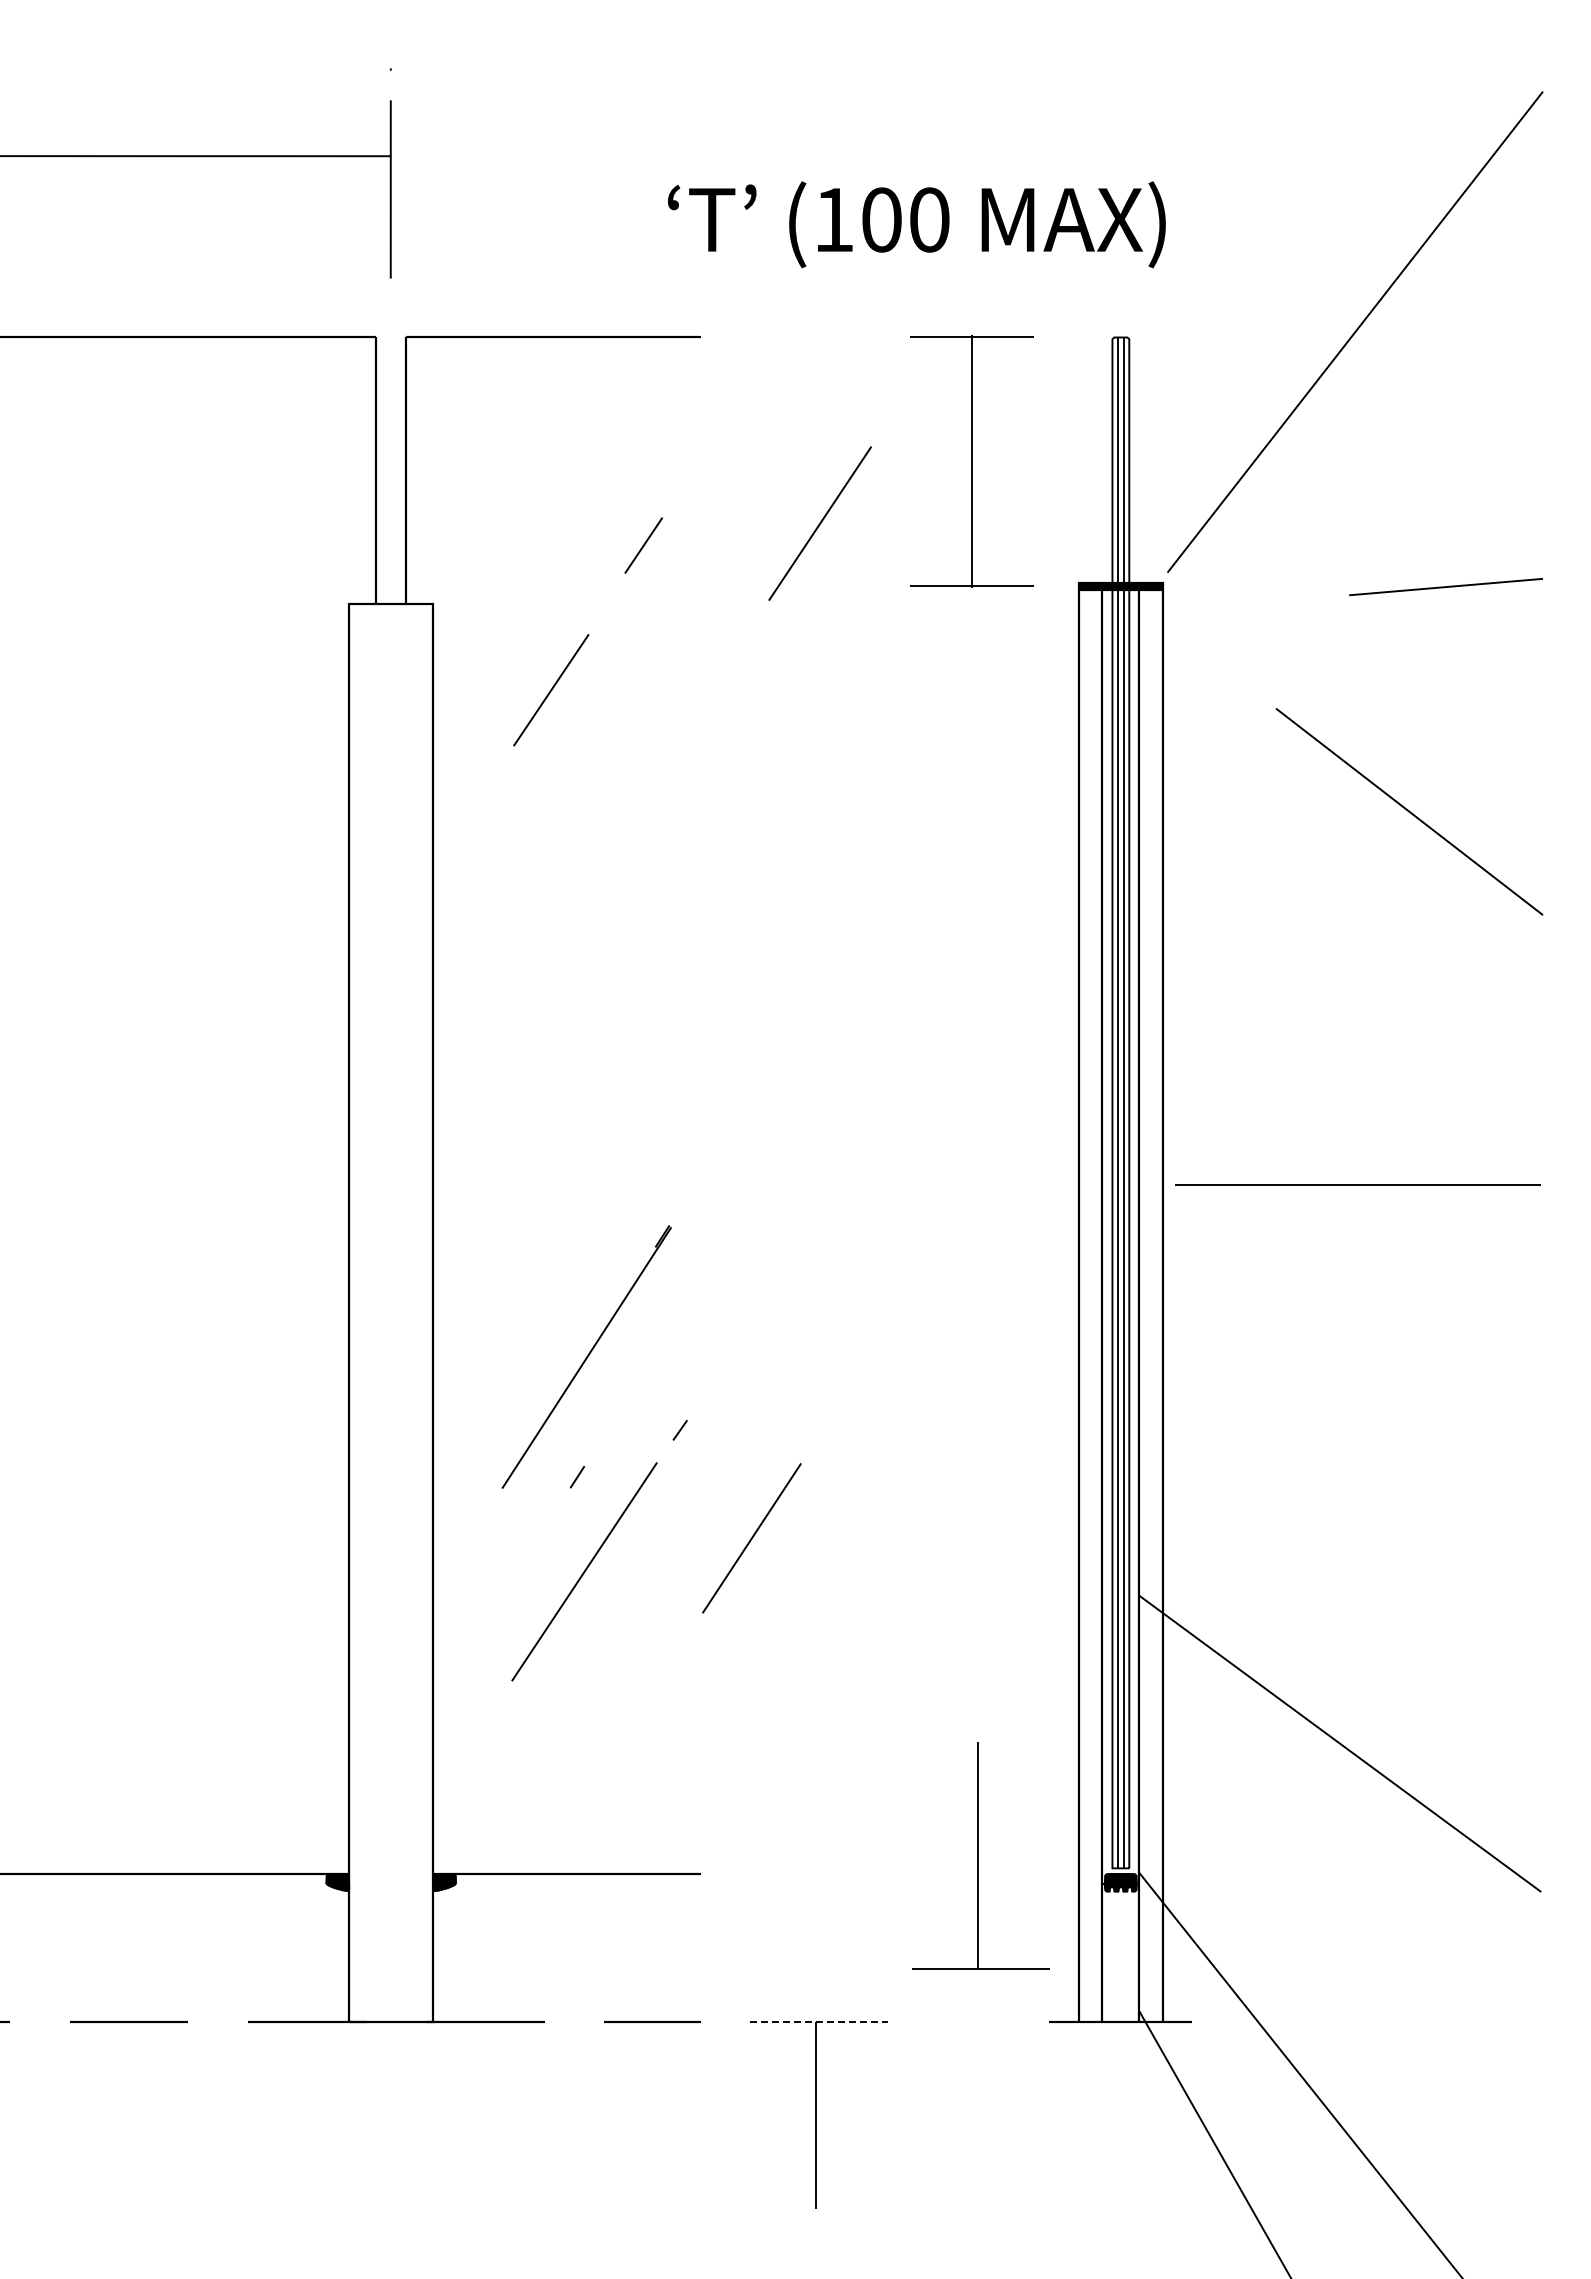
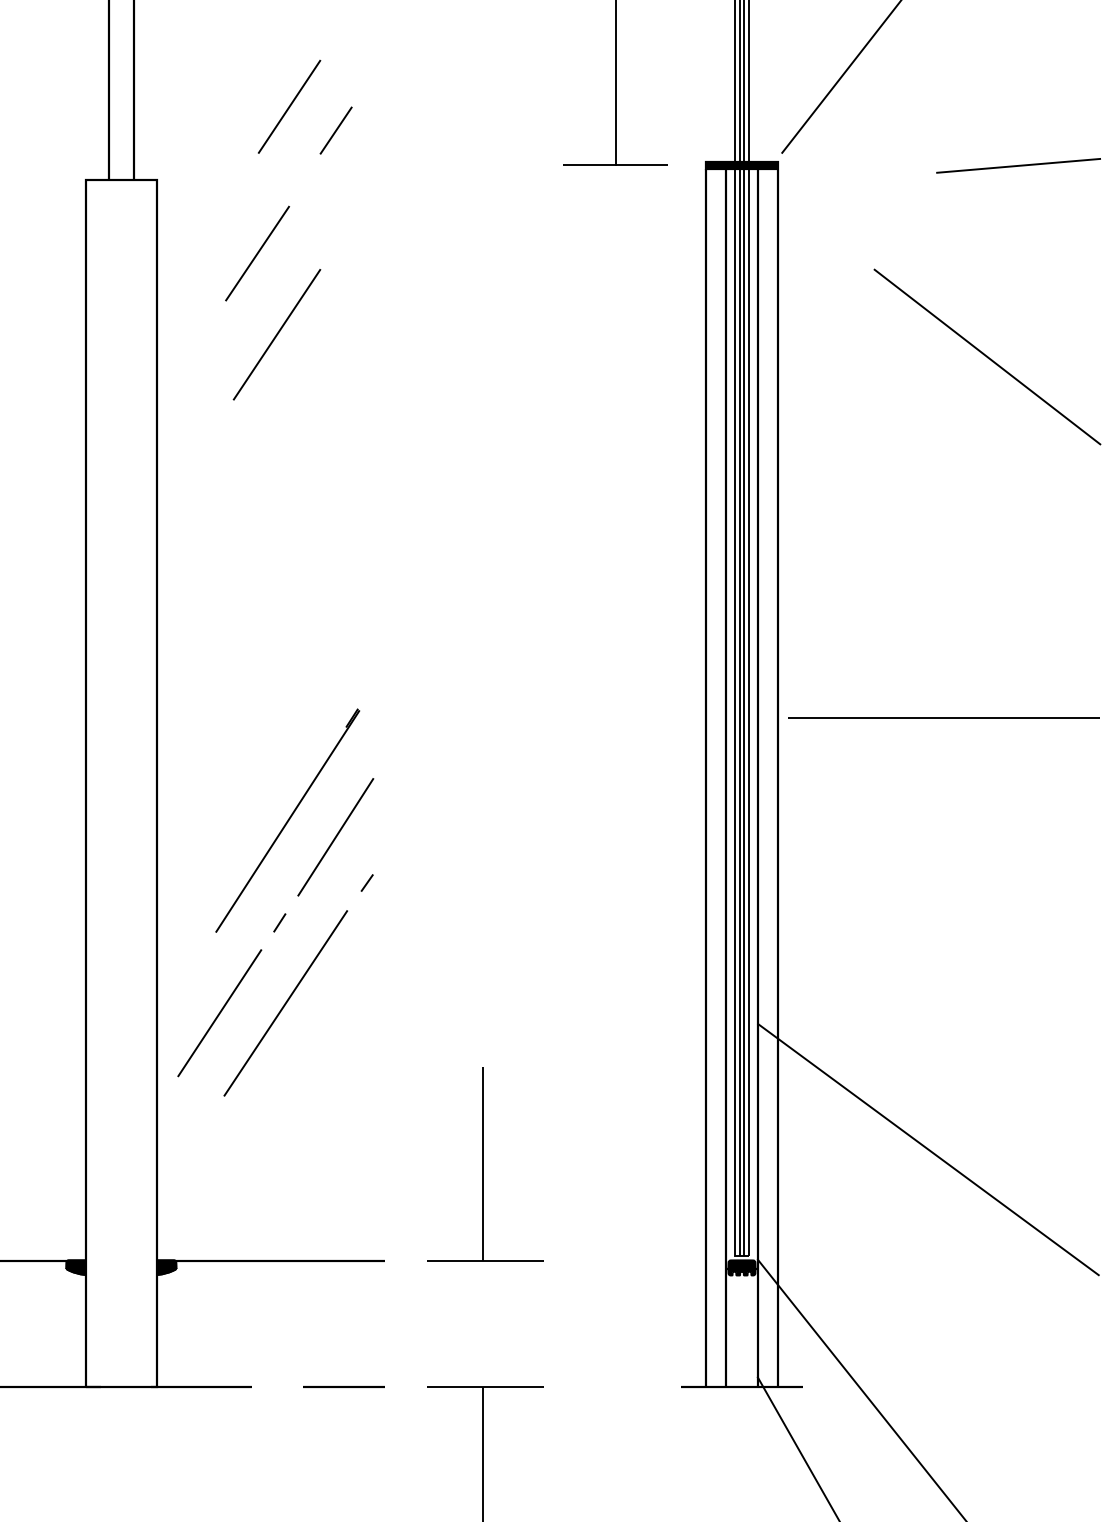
line: (588, 517) -> (289, 106), added
line: (819, 523) -> (276, 334), moved
line: (1357, 1184) -> (943, 717), moved
line: (643, 1376) -> (335, 837), added
line: (751, 1538) -> (219, 1013), moved
part: (980, 1855) -> (484, 1163), moved
line: (819, 2022) -> (485, 1386), dashed -> solid

